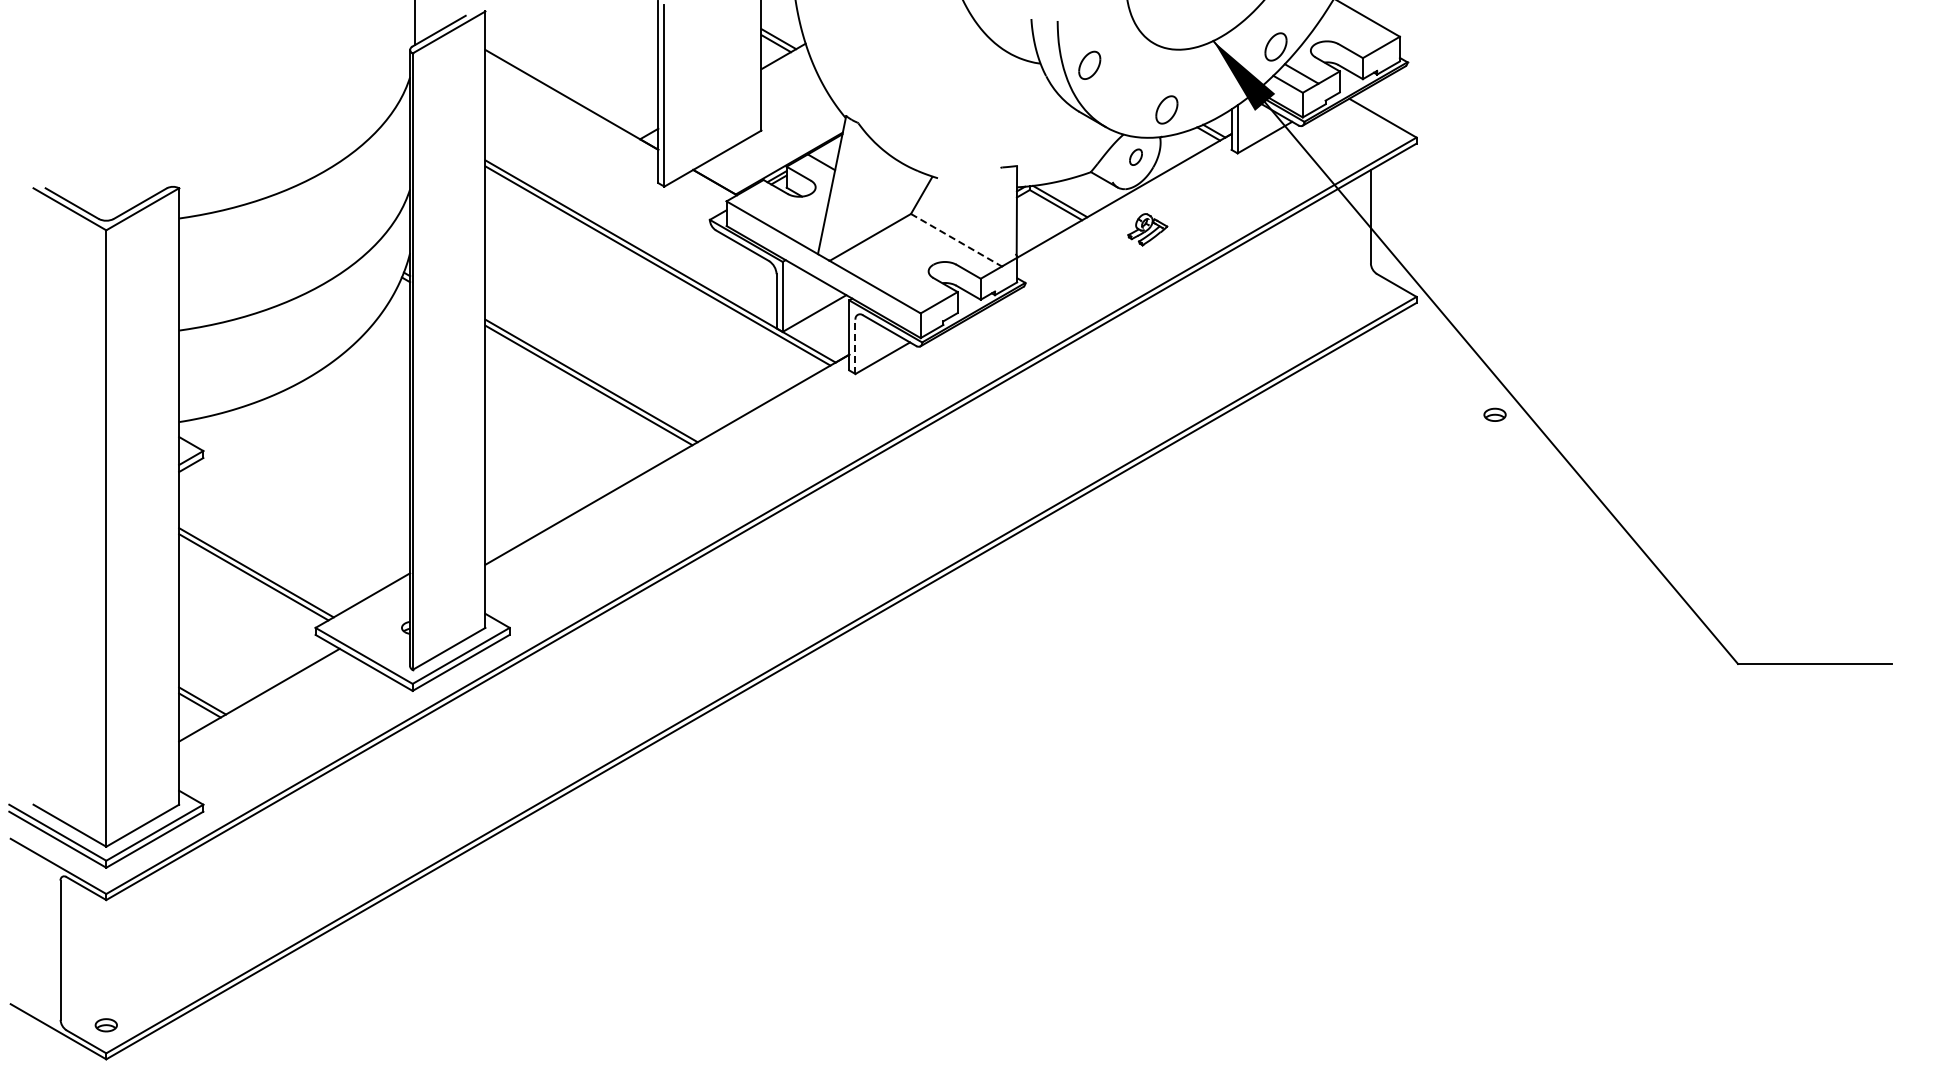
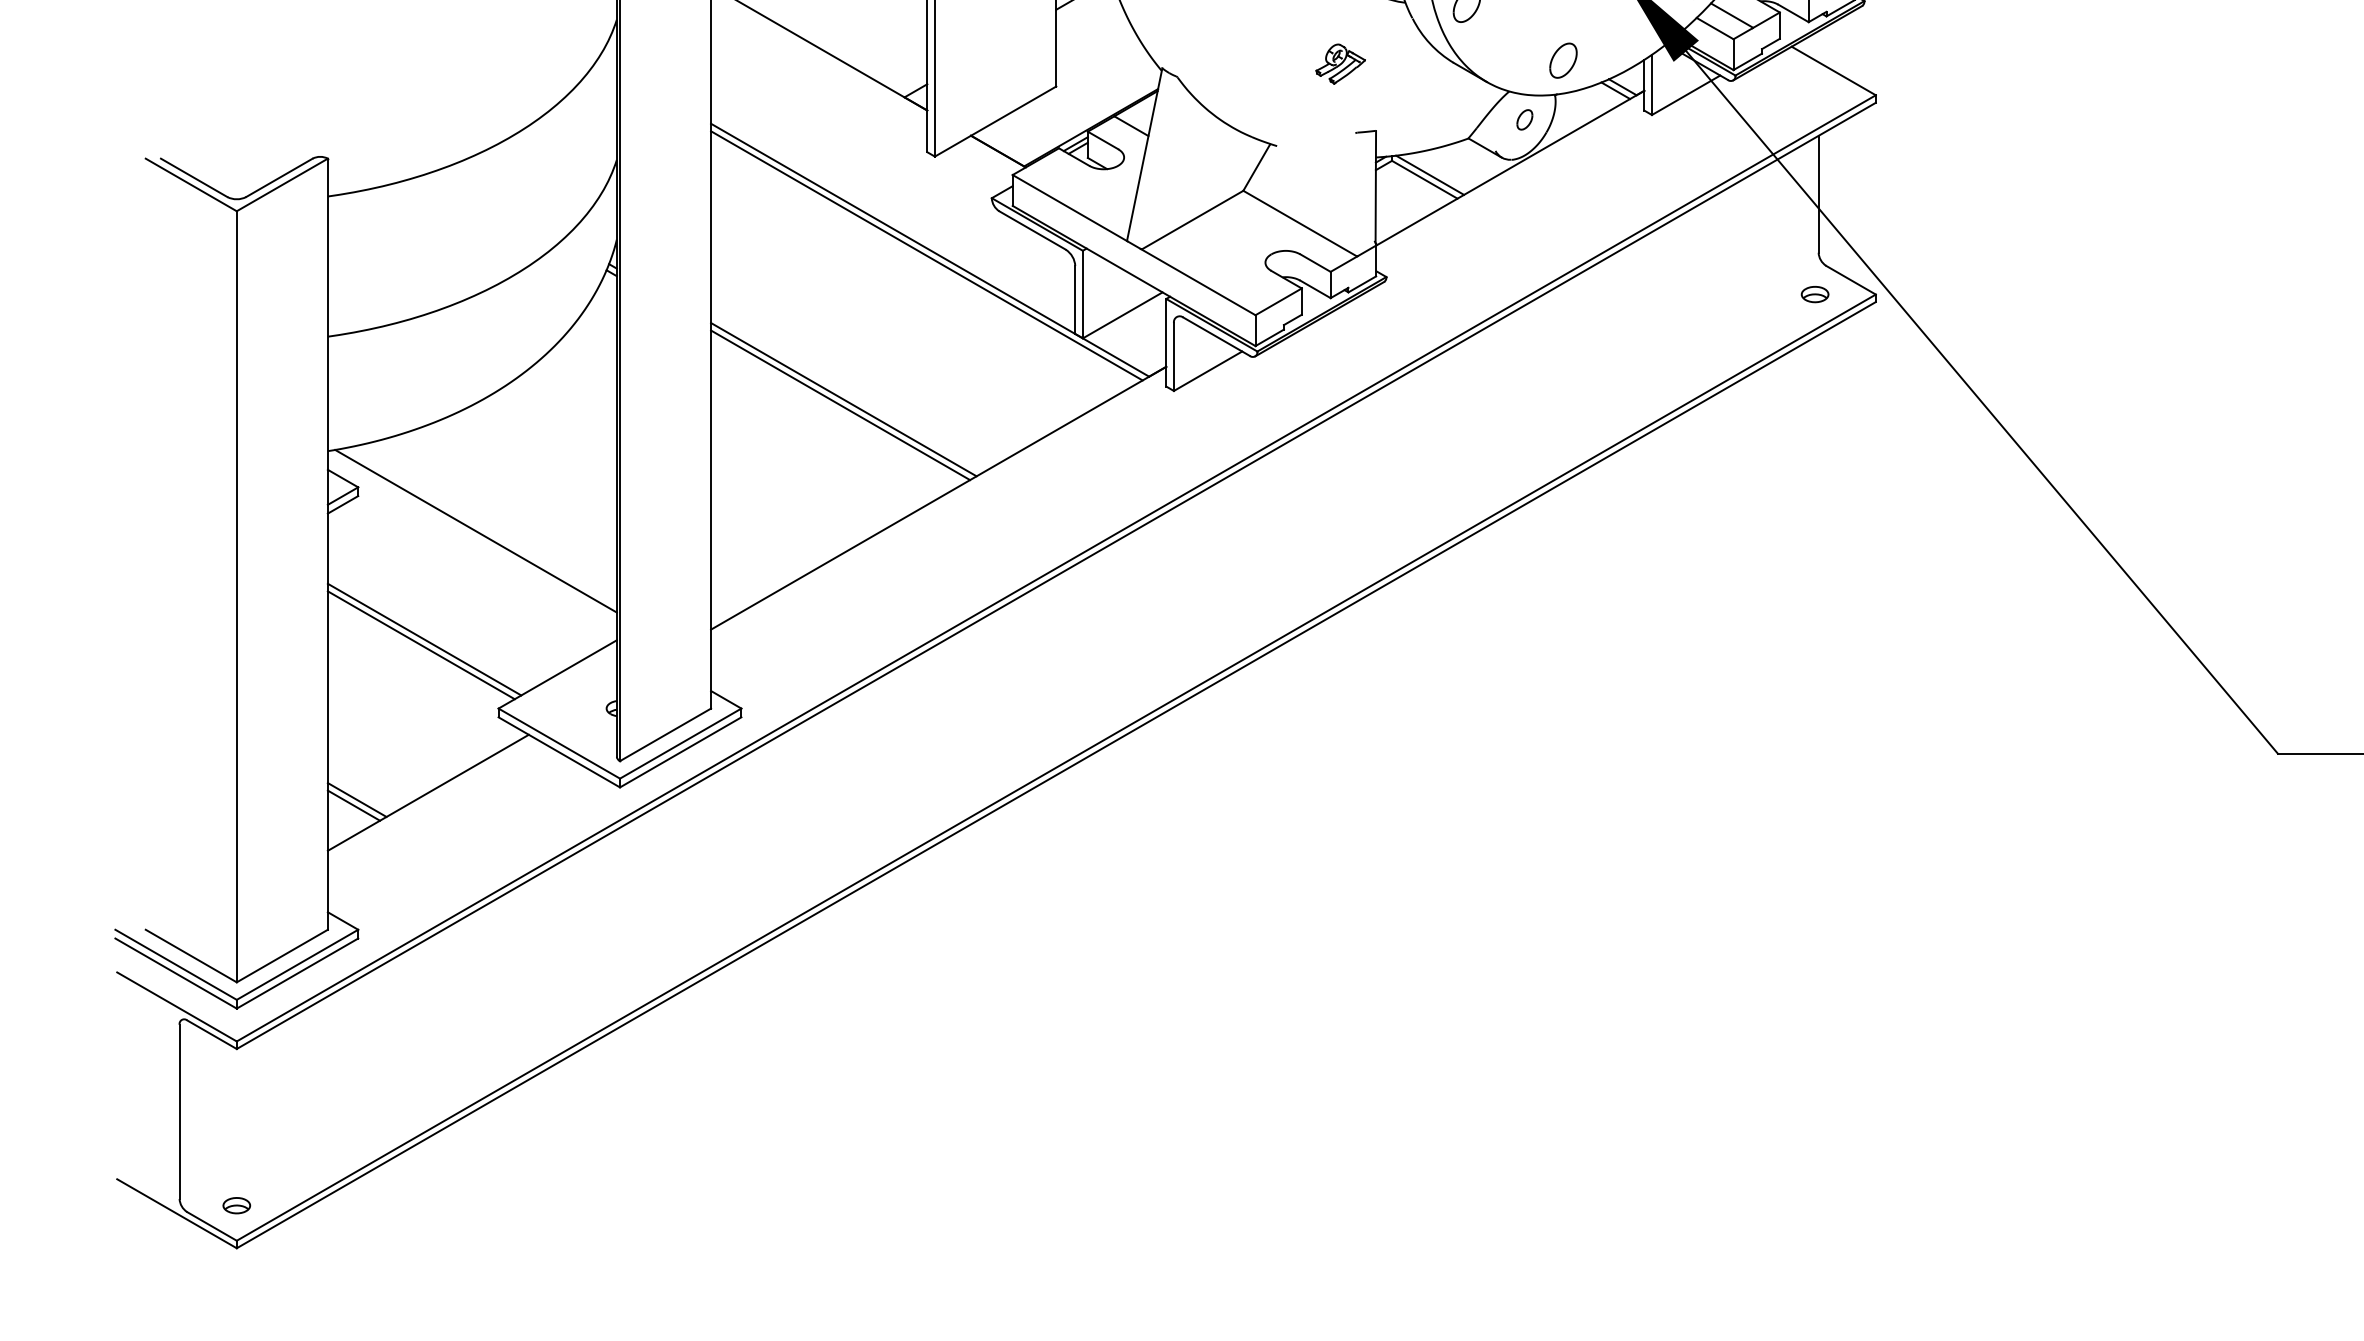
part: (1147, 229) -> (1340, 63), moved
line: (956, 240) -> (1300, 223), dashed -> solid
line: (855, 346) -> (1173, 356), dashed -> solid
part: (1494, 414) -> (1814, 294), moved
line: (297, 486) -> (475, 531), added

